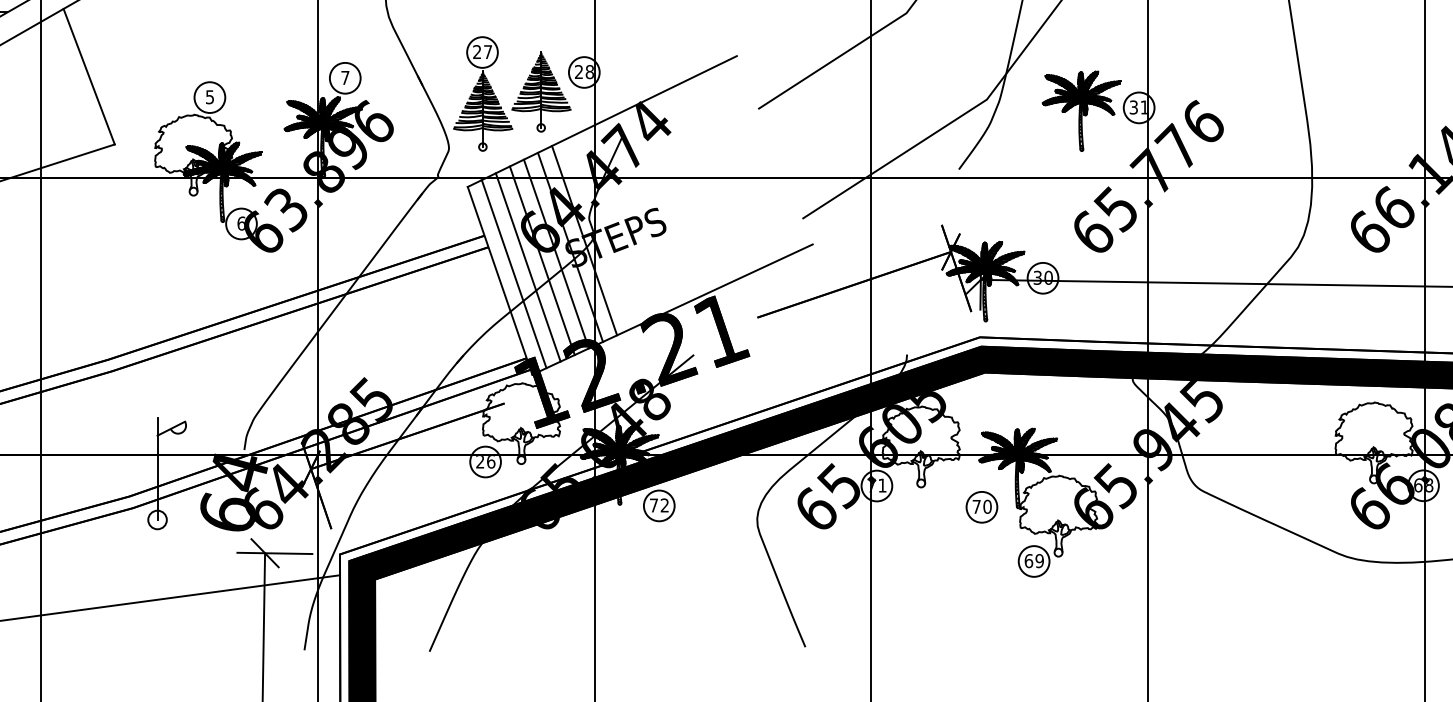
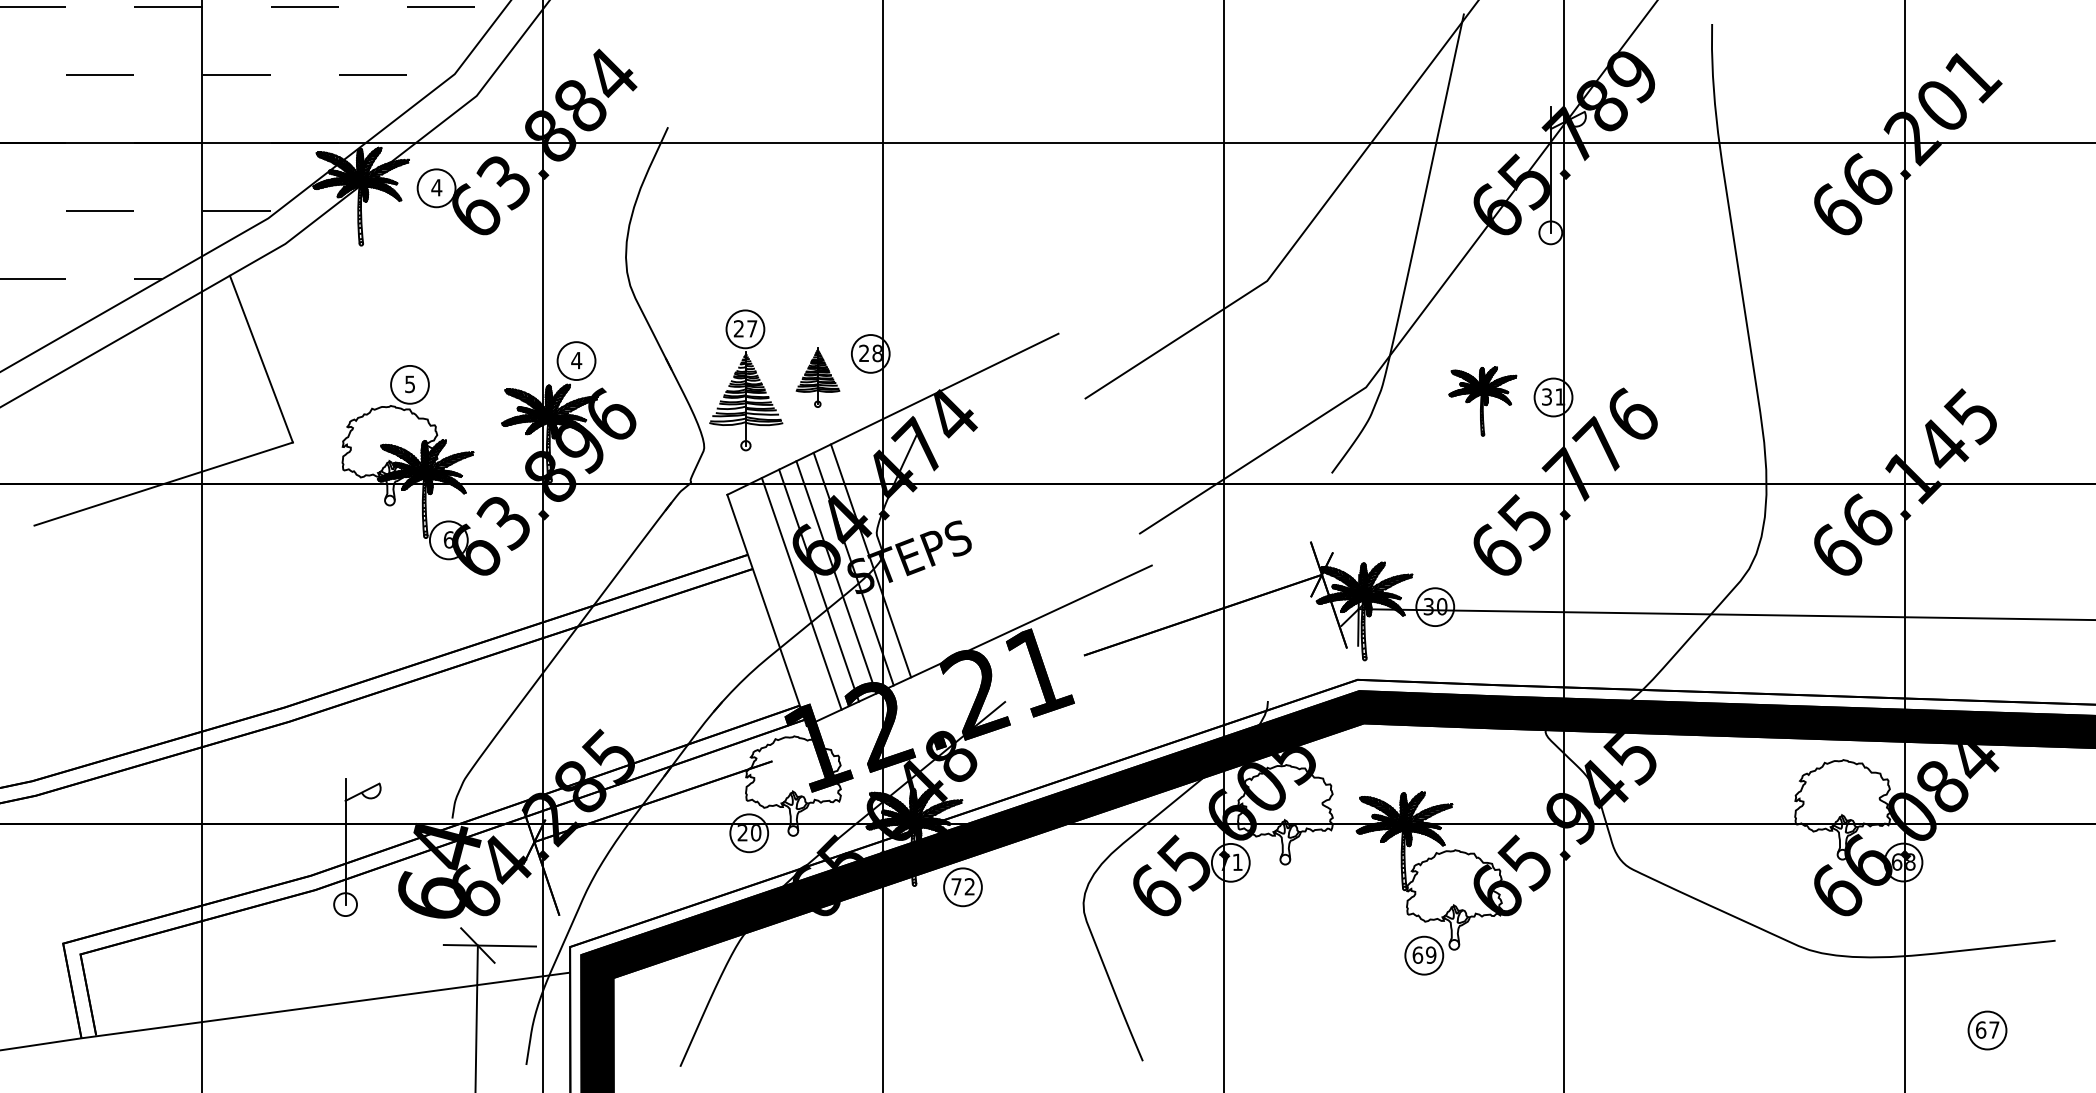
text: (345, 77) -> (576, 360), 7 -> 4
part: (541, 91) -> (817, 377), size x0.6
part: (1081, 111) -> (1482, 401), size x0.7
line: (514, 273) -> (784, 601), removed
text: (491, 462) -> (756, 833), 26 -> 20
part: (981, 506) -> (1359, 888), removed

